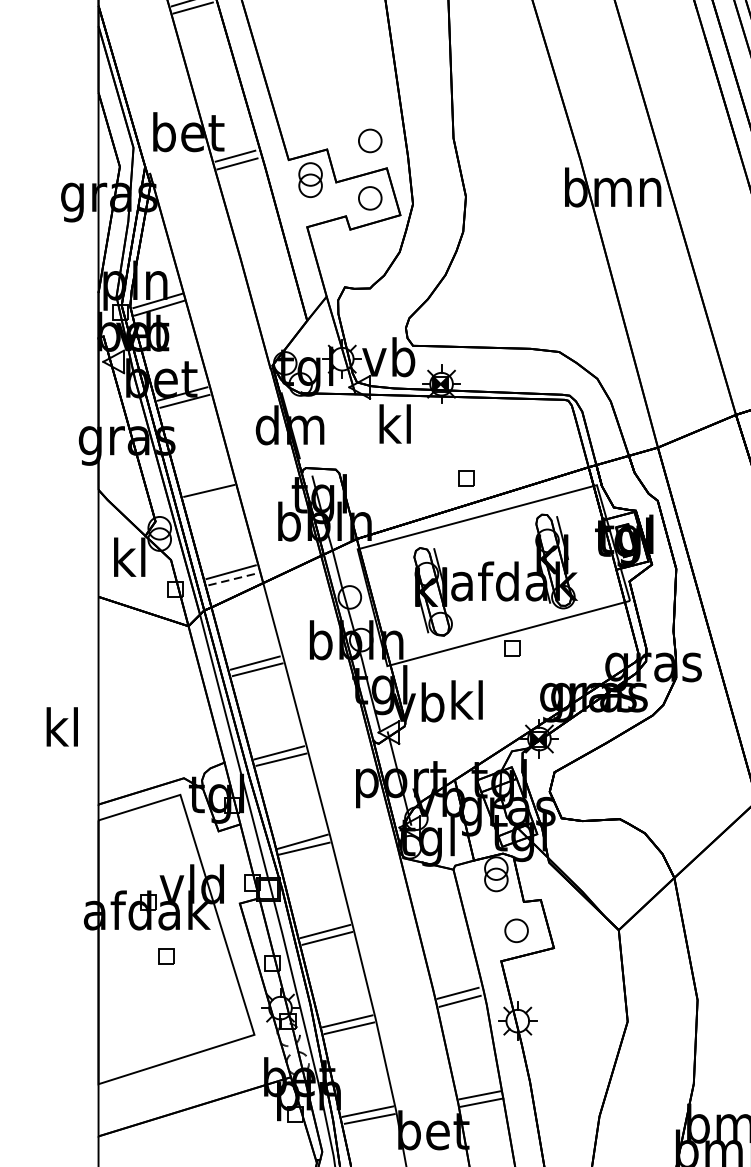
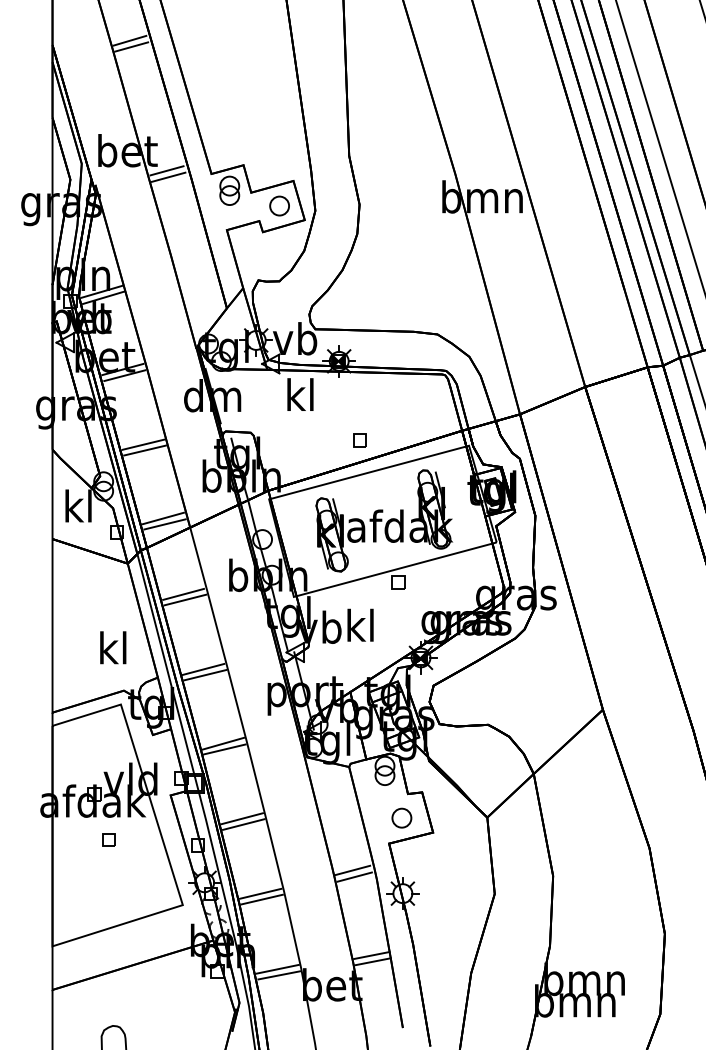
part: (370, 140) -> (279, 157), removed
line: (207, 483) -> (143, 444), added
line: (233, 579) -> (165, 524), dashed -> solid
text: (62, 726) -> (113, 647), moved

